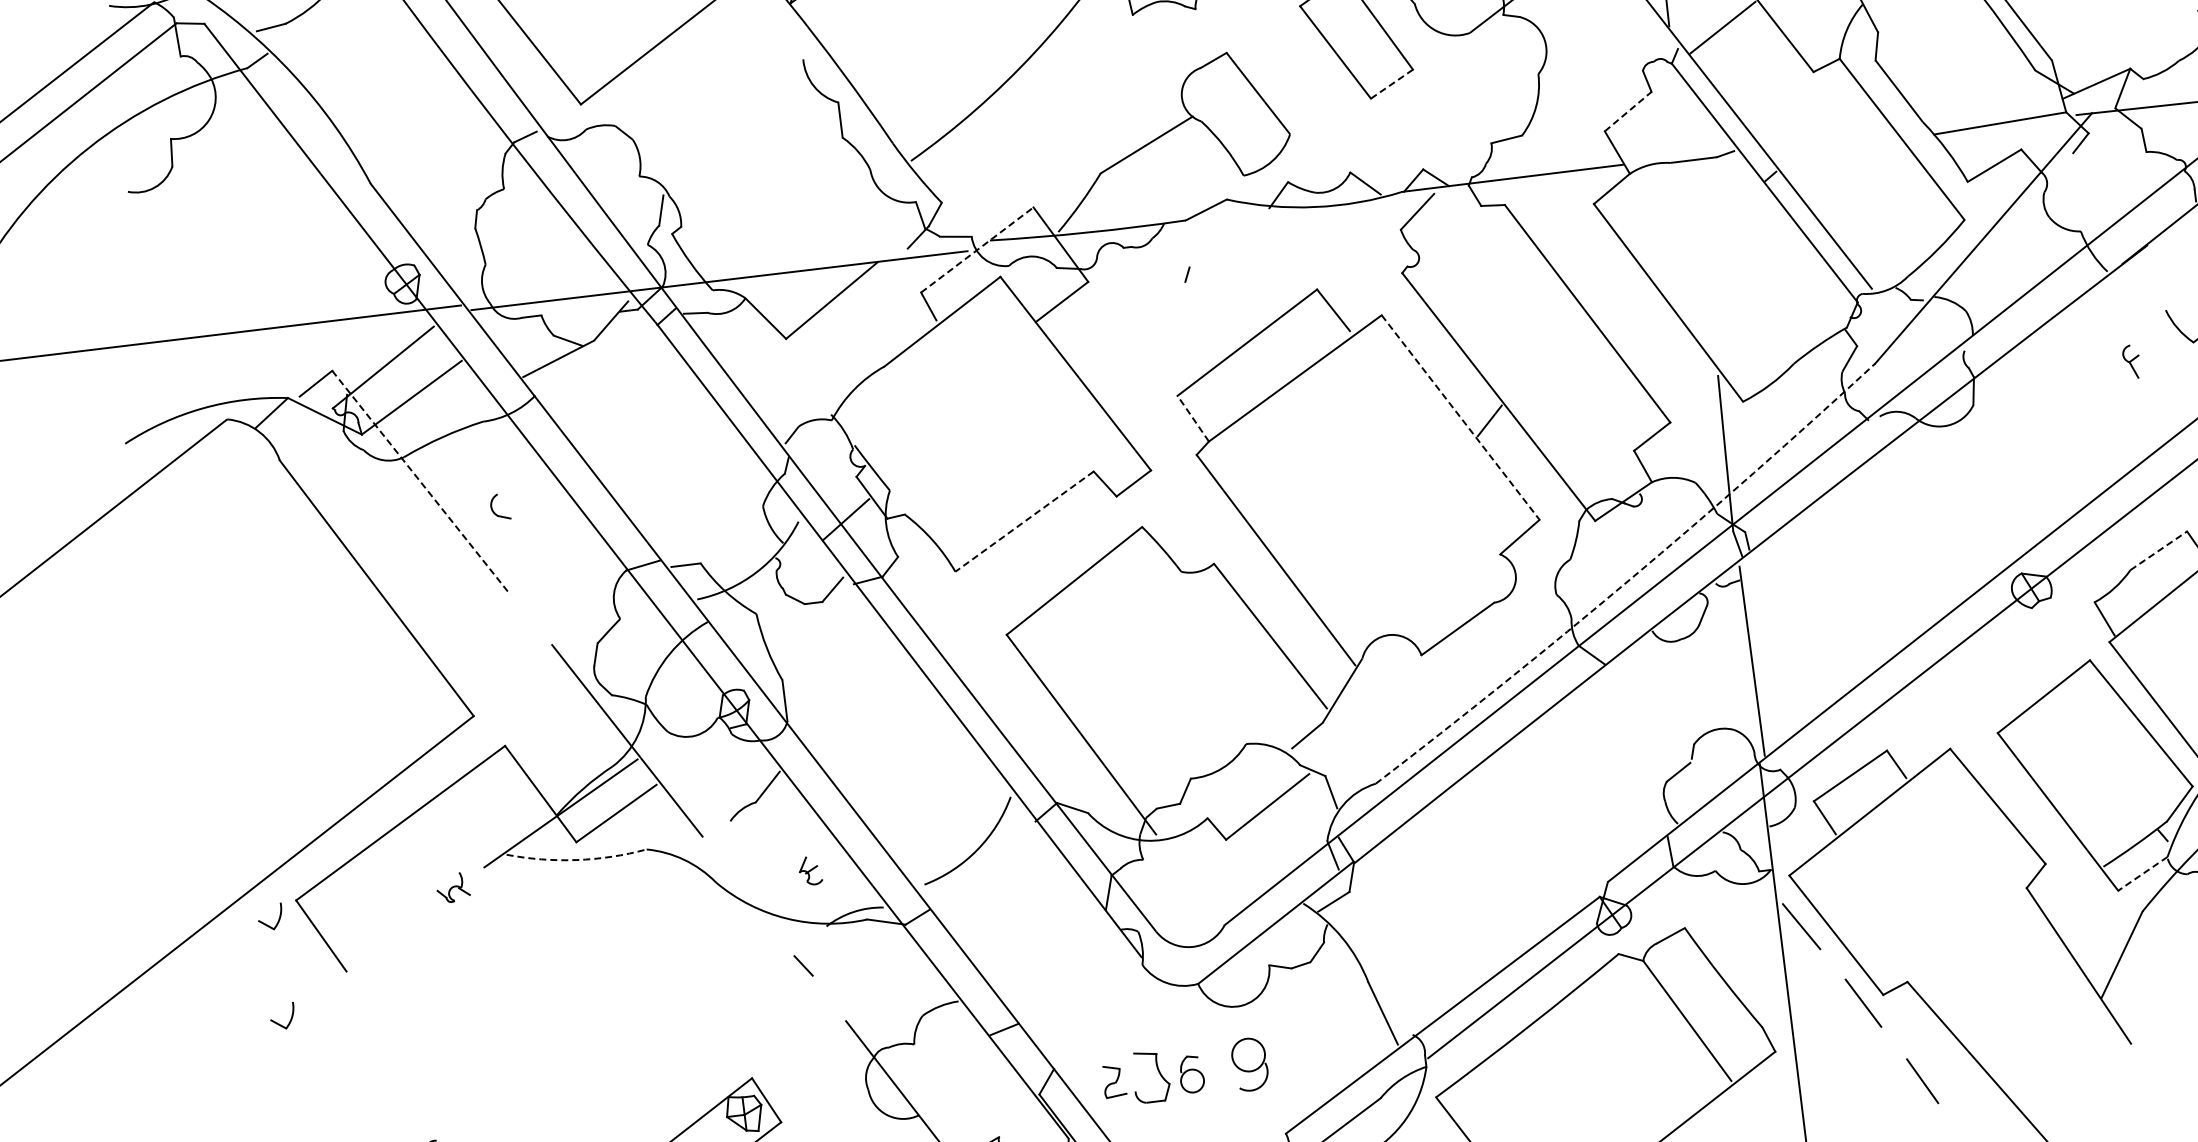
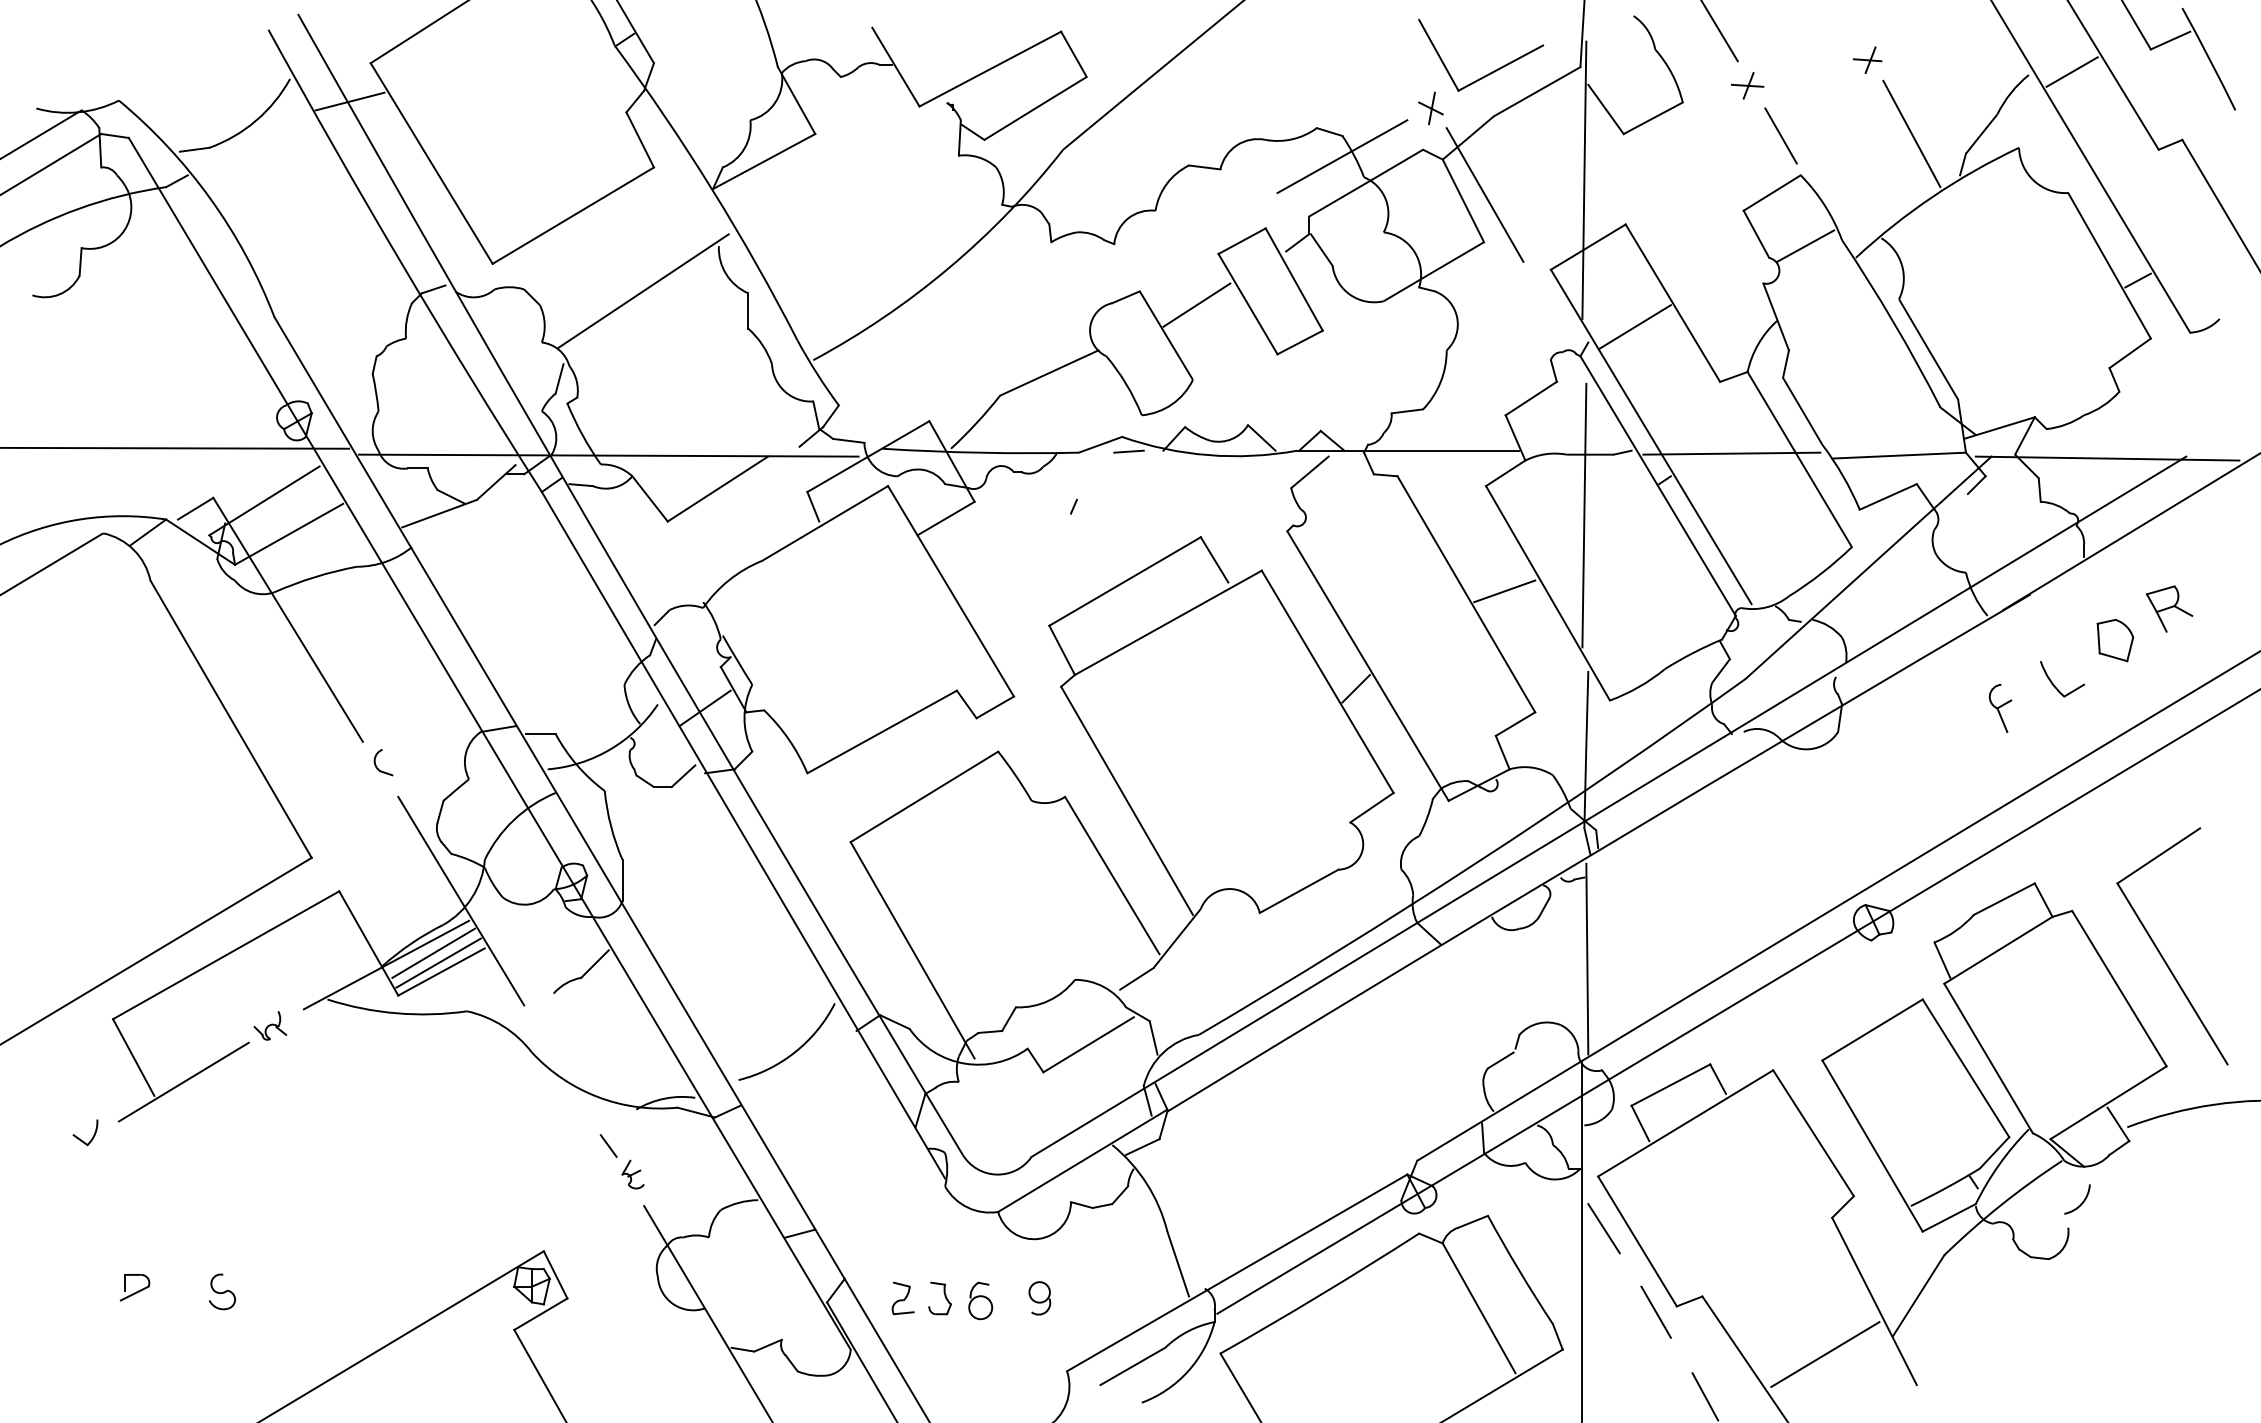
line: (1284, 59) -> (1196, 304), added
line: (1392, 84) -> (1300, 342), dashed -> solid
line: (1628, 111) -> (1531, 398), dashed -> solid
line: (733, 113) -> (642, 291), added
line: (1833, 141) -> (1731, 453), added
line: (1234, 213) -> (1128, 451), added
line: (1695, 221) -> (1584, 515), added
line: (977, 249) -> (868, 456), dashed -> solid
line: (1625, 306) -> (1504, 591), added
part: (2131, 362) -> (2000, 708), size x1.43
line: (1193, 418) -> (1062, 650), dashed -> solid
line: (1460, 418) -> (1327, 682), dashed -> solid
line: (421, 483) -> (288, 620), dashed -> solid
part: (494, 511) -> (377, 766), moved
line: (1023, 522) -> (881, 732), dashed -> solid
line: (2158, 550) -> (2004, 898), dashed -> solid
arc: (1630, 579) -> (1476, 863), dashed -> solid
line: (606, 795) -> (433, 952), added
line: (612, 804) -> (438, 962), added
arc: (576, 860) -> (396, 1013), dashed -> solid
part: (809, 870) -> (632, 1174), moved
line: (2143, 873) -> (1949, 1217), dashed -> solid
part: (266, 923) -> (80, 1038), removed
line: (373, 953) -> (183, 1081), added
line: (2036, 1024) -> (1825, 1354), added
part: (1249, 1064) -> (1039, 1298), size x0.62
part: (1150, 1076) -> (939, 1298), size x0.62

